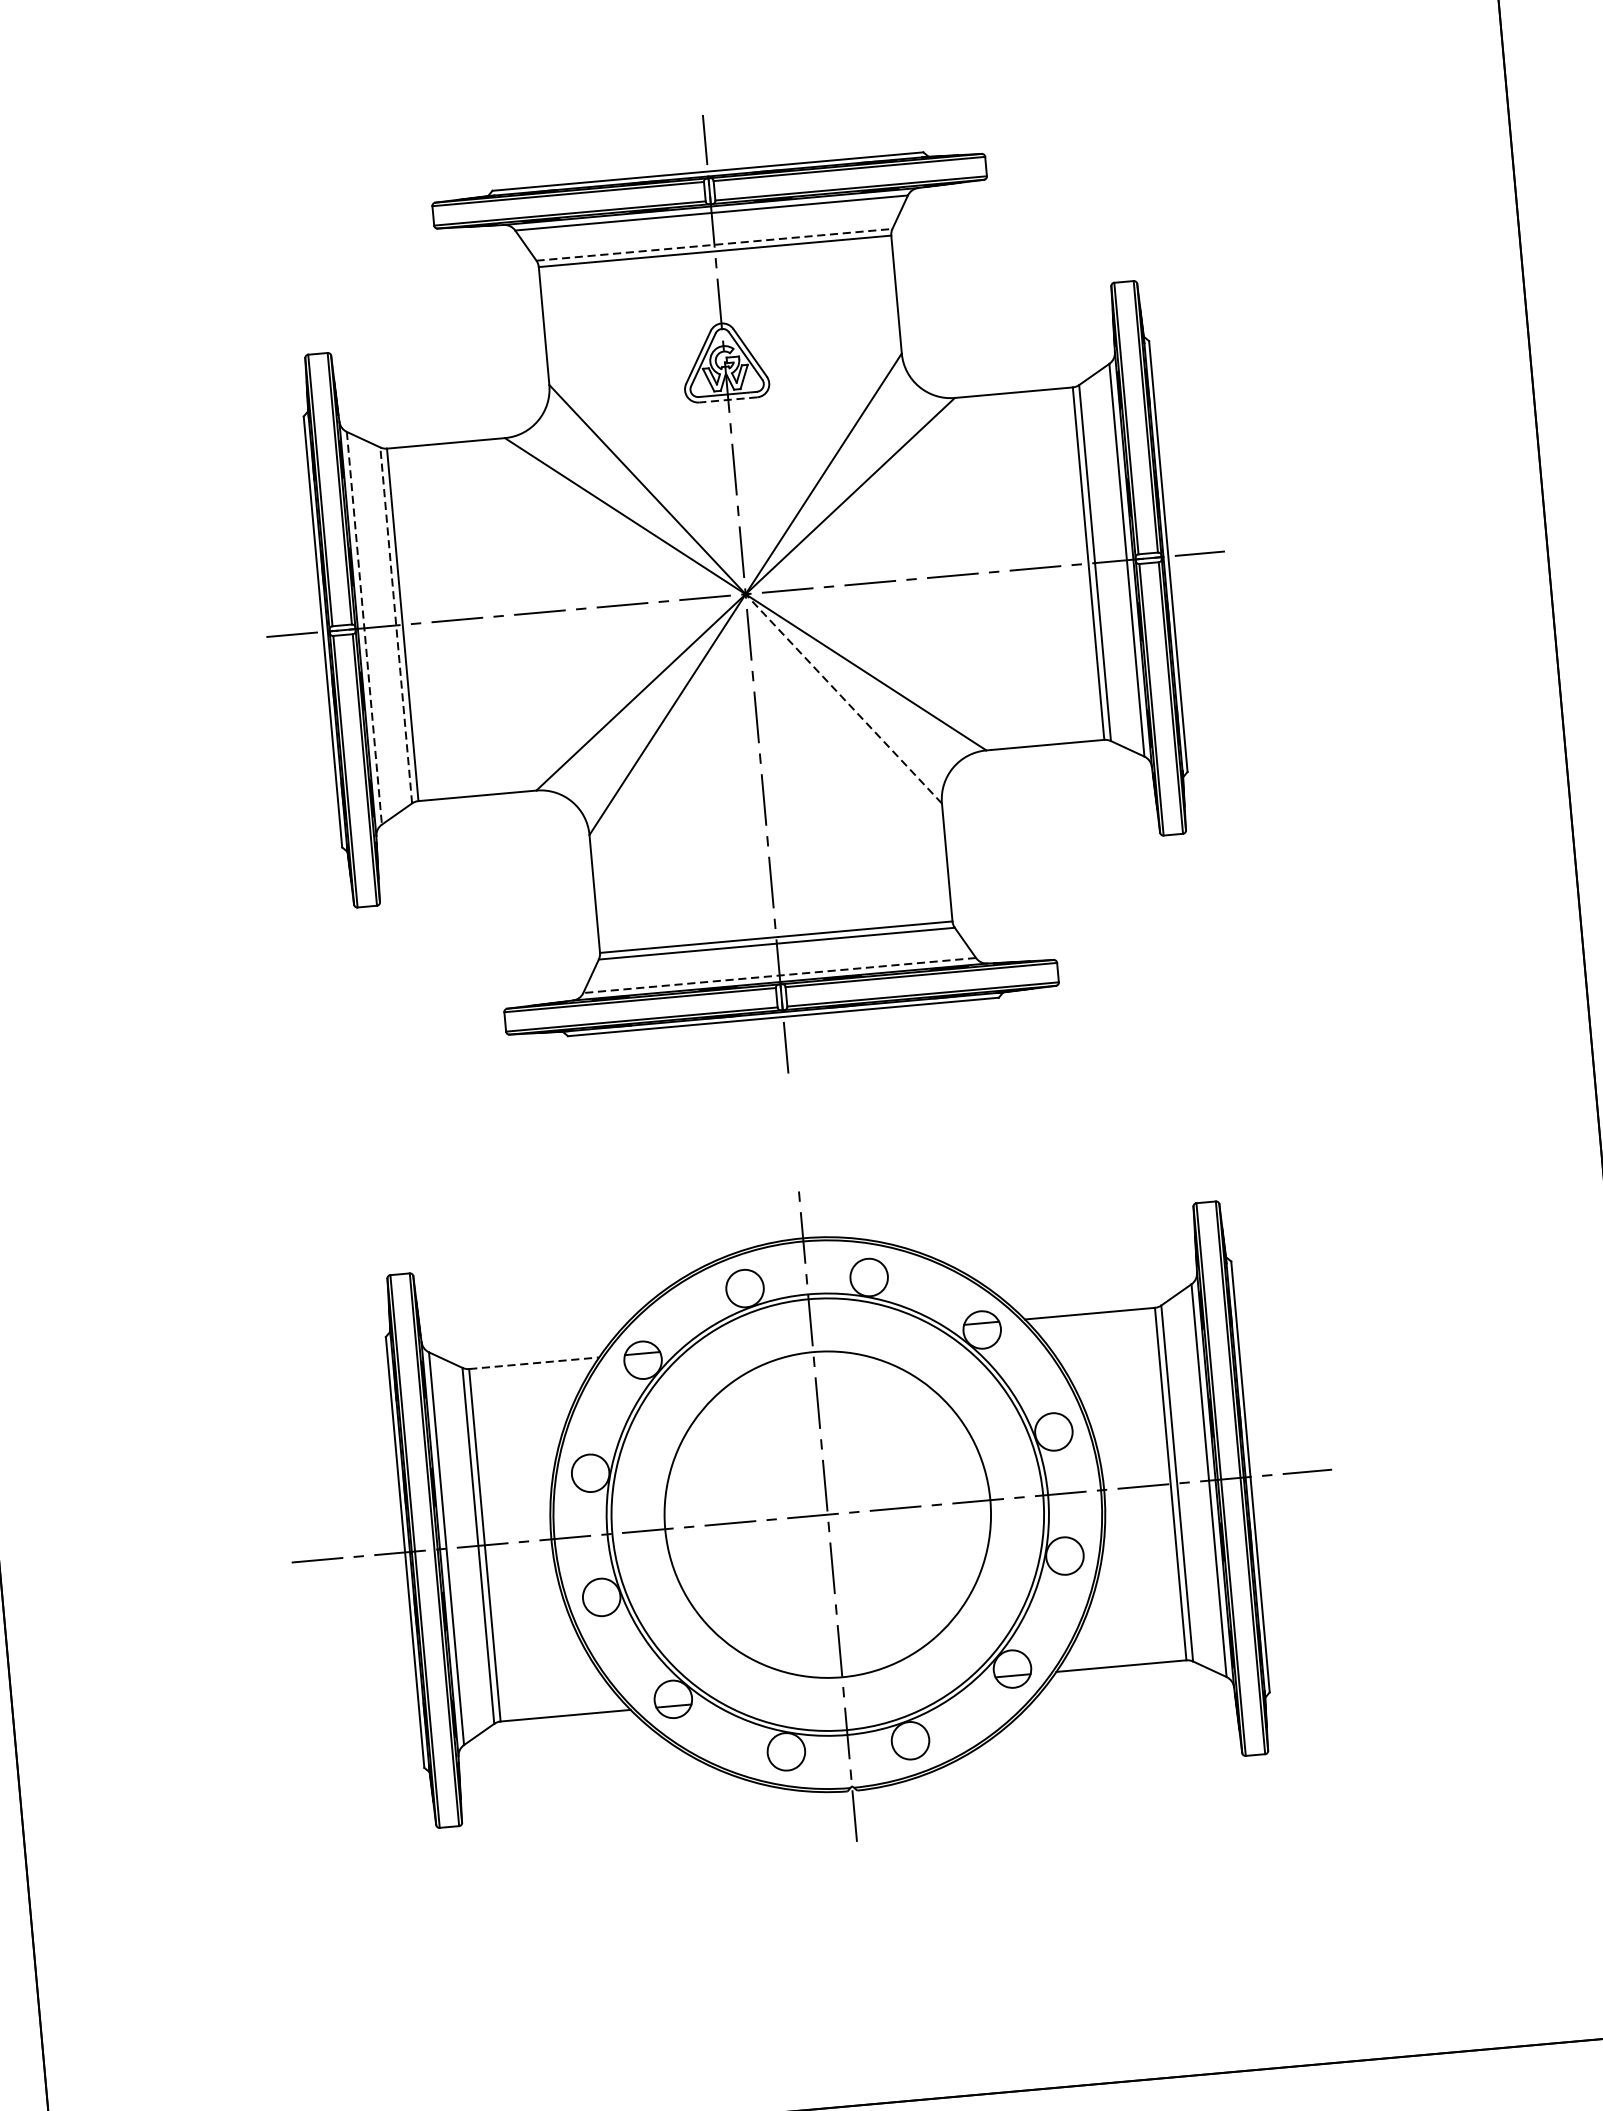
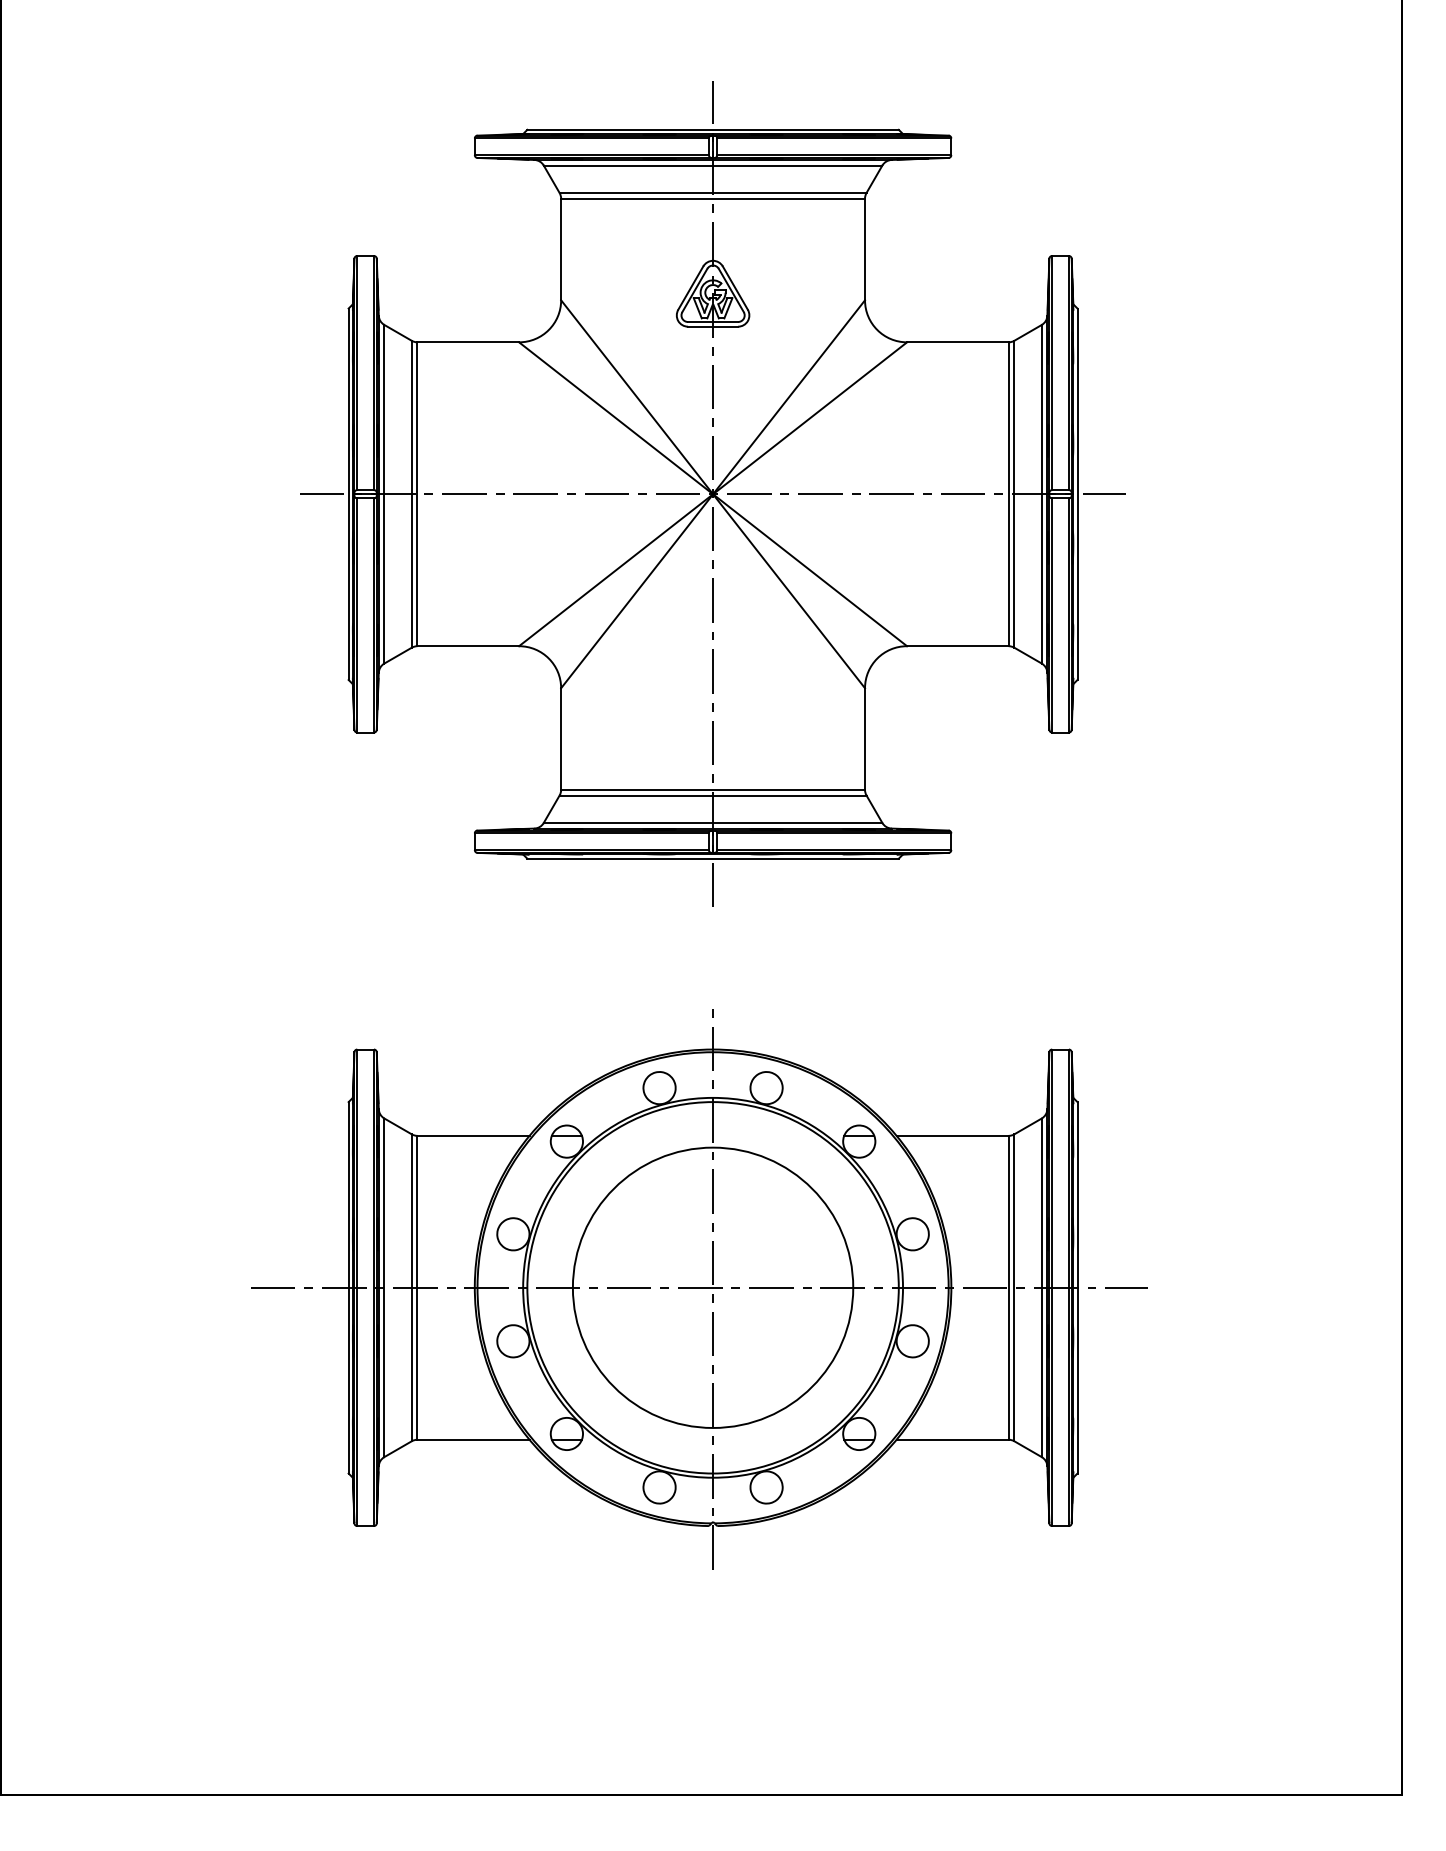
line: (715, 245) -> (713, 193), dashed -> solid
line: (727, 399) -> (712, 326), dashed -> solid
line: (395, 624) -> (411, 493), dashed -> solid
line: (364, 628) -> (384, 494), dashed -> solid
line: (843, 698) -> (788, 590), dashed -> solid
line: (778, 975) -> (712, 822), dashed -> solid
line: (534, 1362) -> (473, 1135), dashed -> solid

